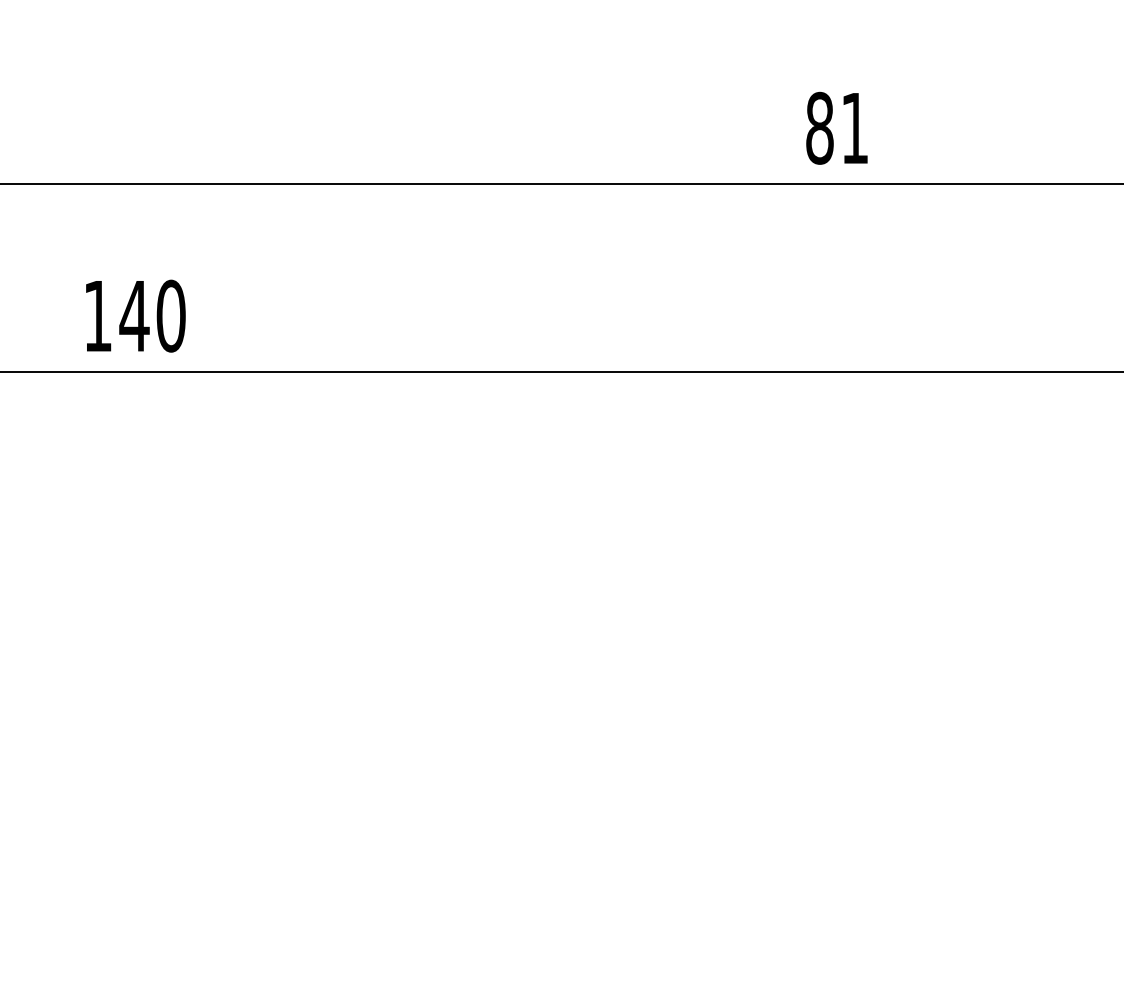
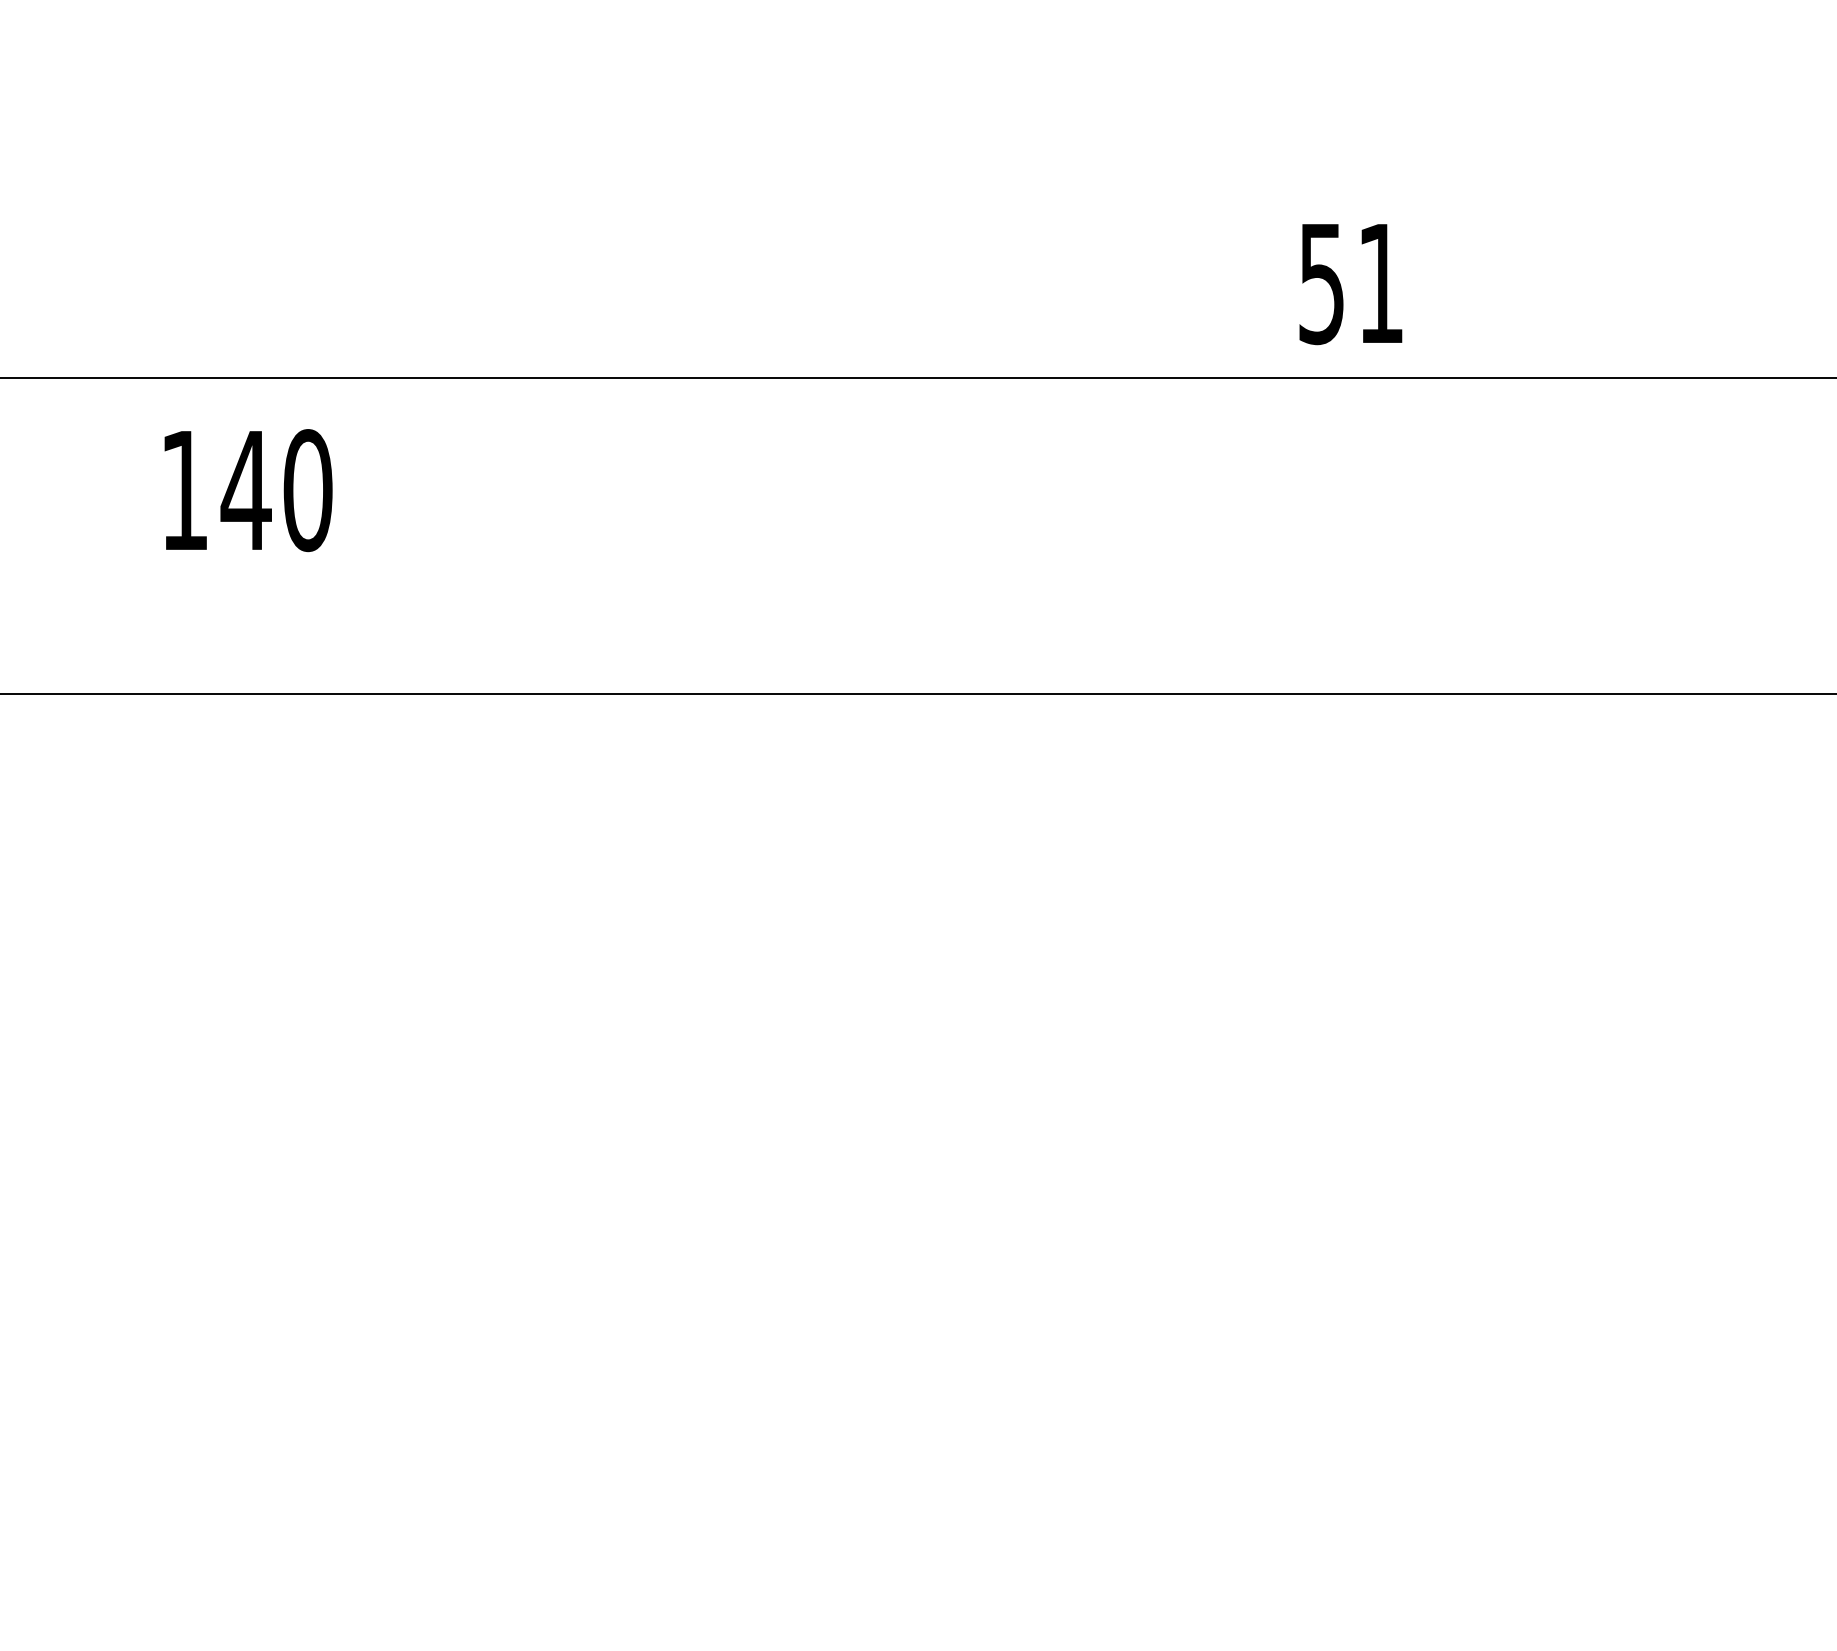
text: (819, 127) -> (1321, 282), 81 -> 51
text: (135, 315) -> (247, 489), moved

